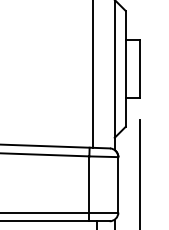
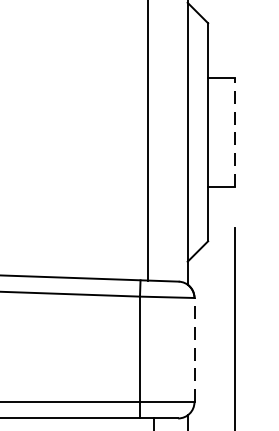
line: (140, 68) -> (236, 131), solid -> dashed
line: (118, 184) -> (194, 349), solid -> dashed

